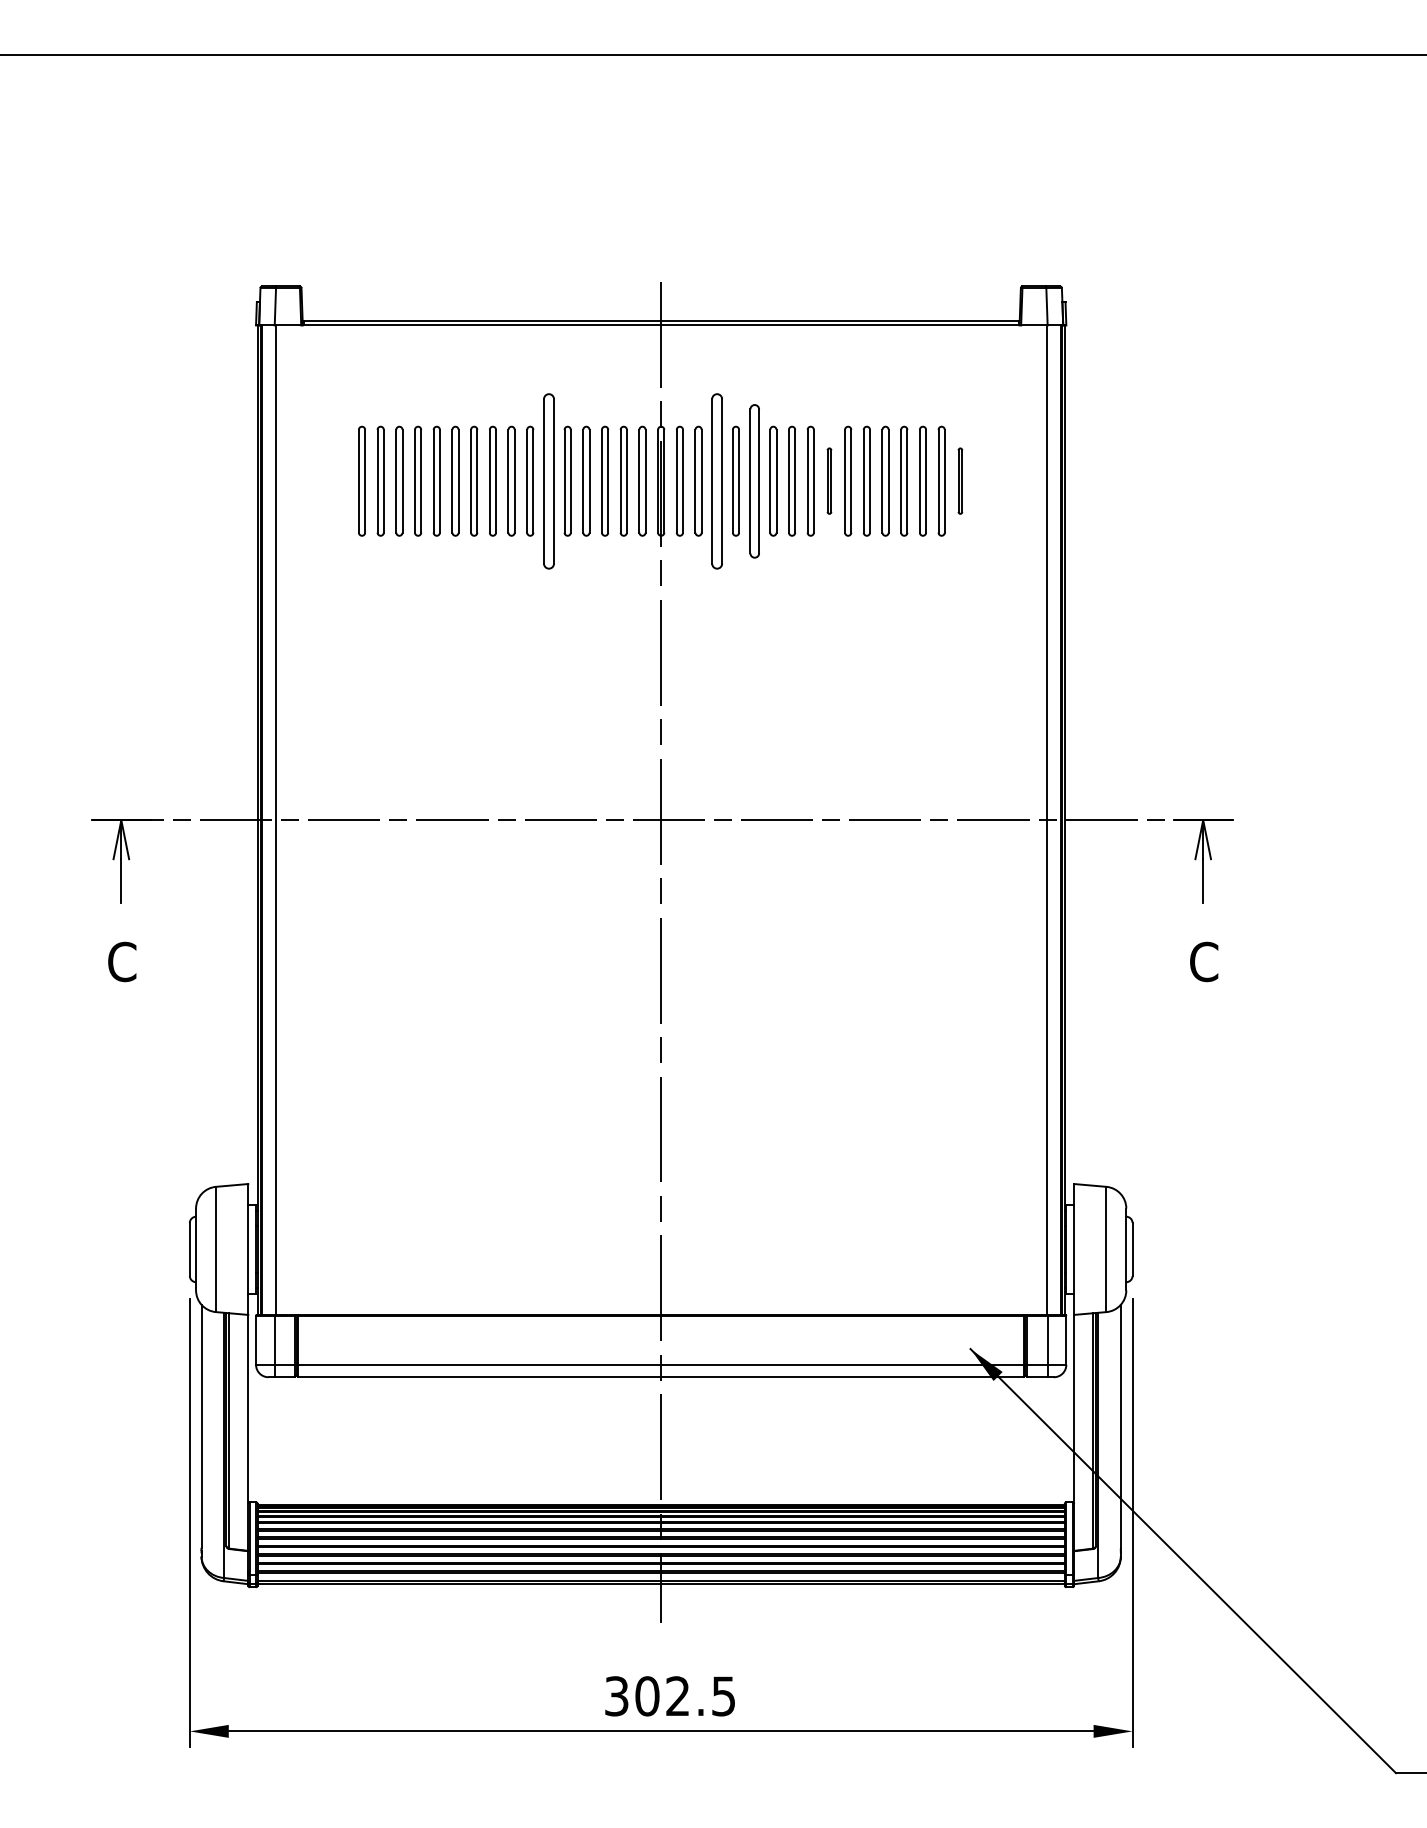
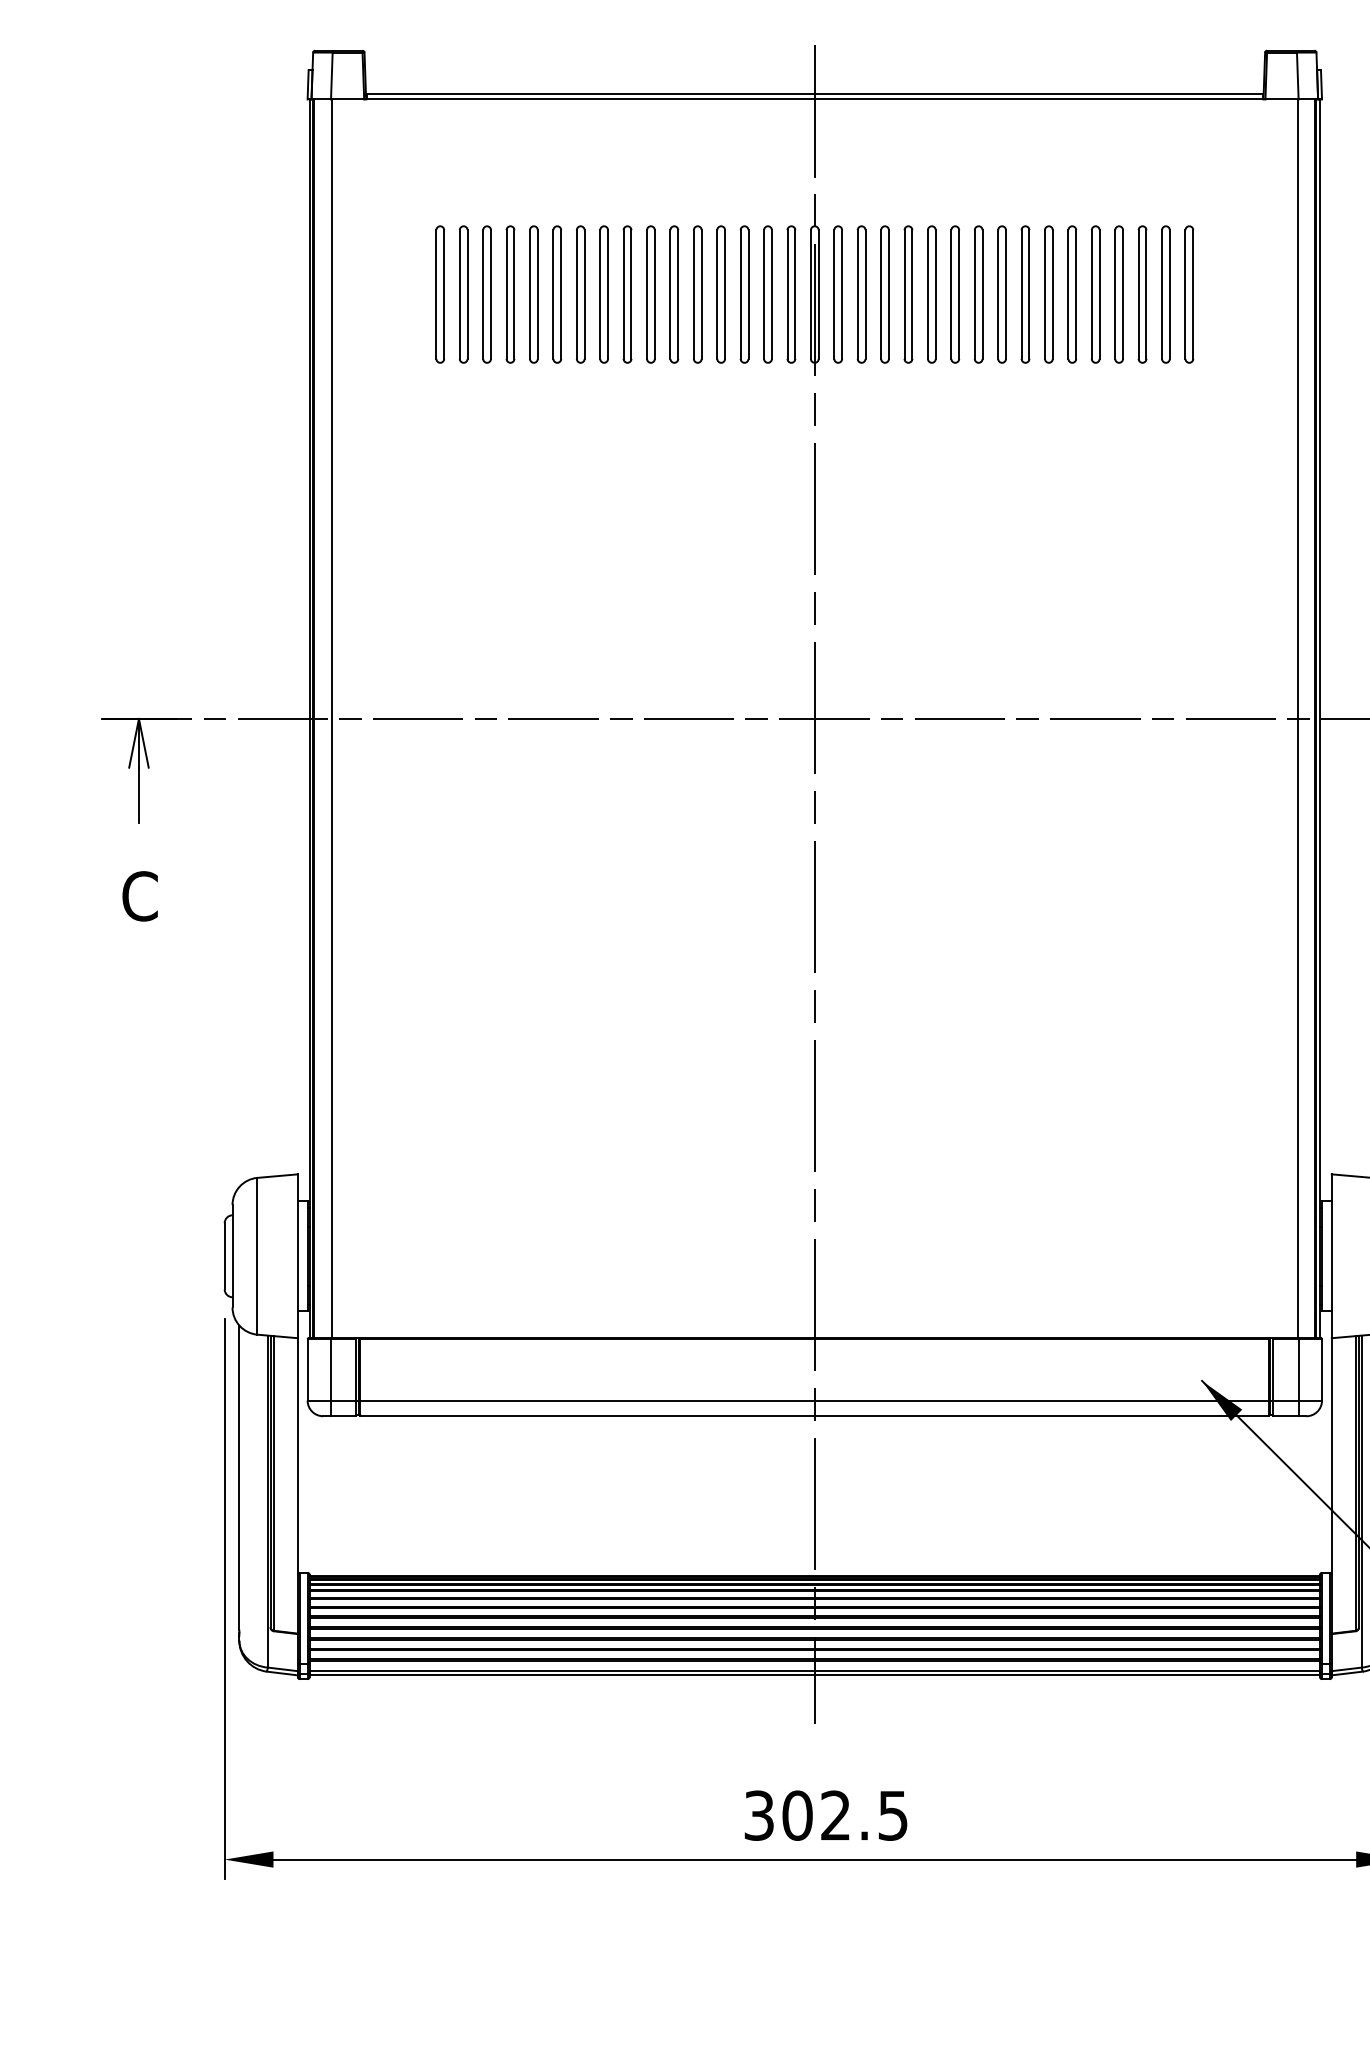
part: (548, 480) -> (673, 293), size x0.62
part: (717, 480) -> (885, 293), size x0.62
part: (754, 480) -> (931, 293), size x0.71
part: (829, 480) -> (1025, 293), size x1.67
part: (960, 480) -> (1189, 293), size x1.67

